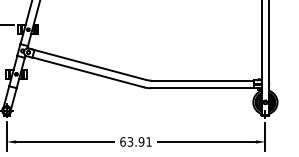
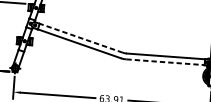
line: (86, 63) -> (78, 36), solid -> dashed
line: (202, 88) -> (165, 62), solid -> dashed

